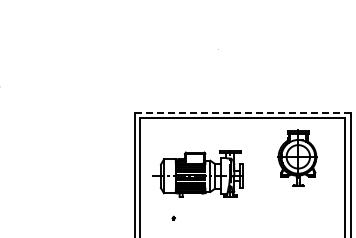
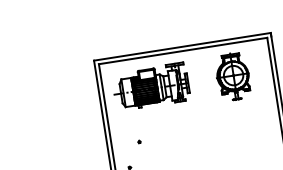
line: (242, 112) -> (182, 46), dashed -> solid
part: (197, 173) -> (150, 86), moved

